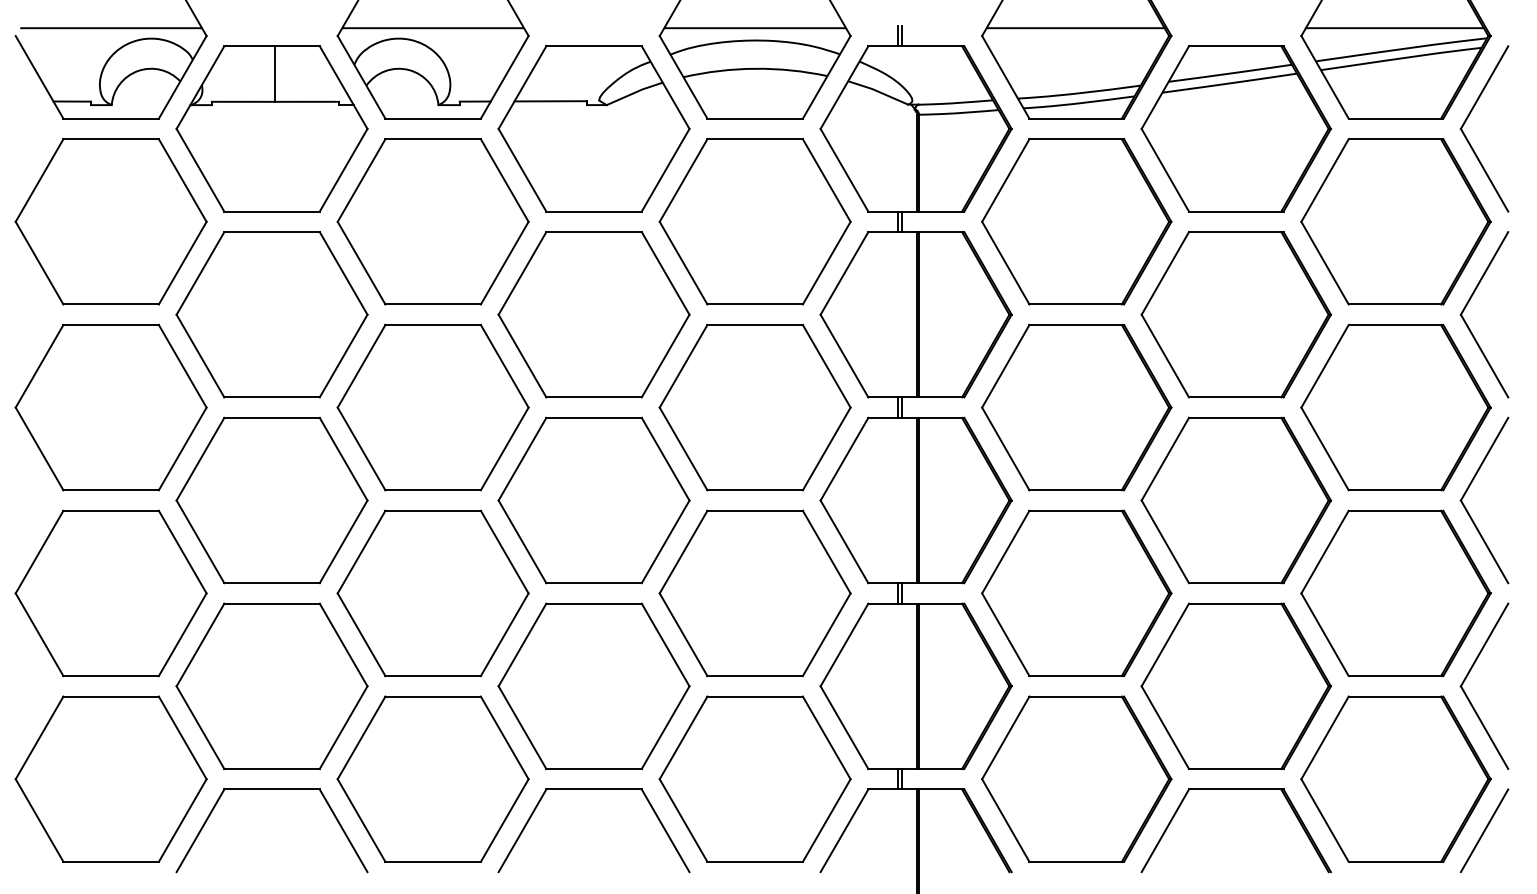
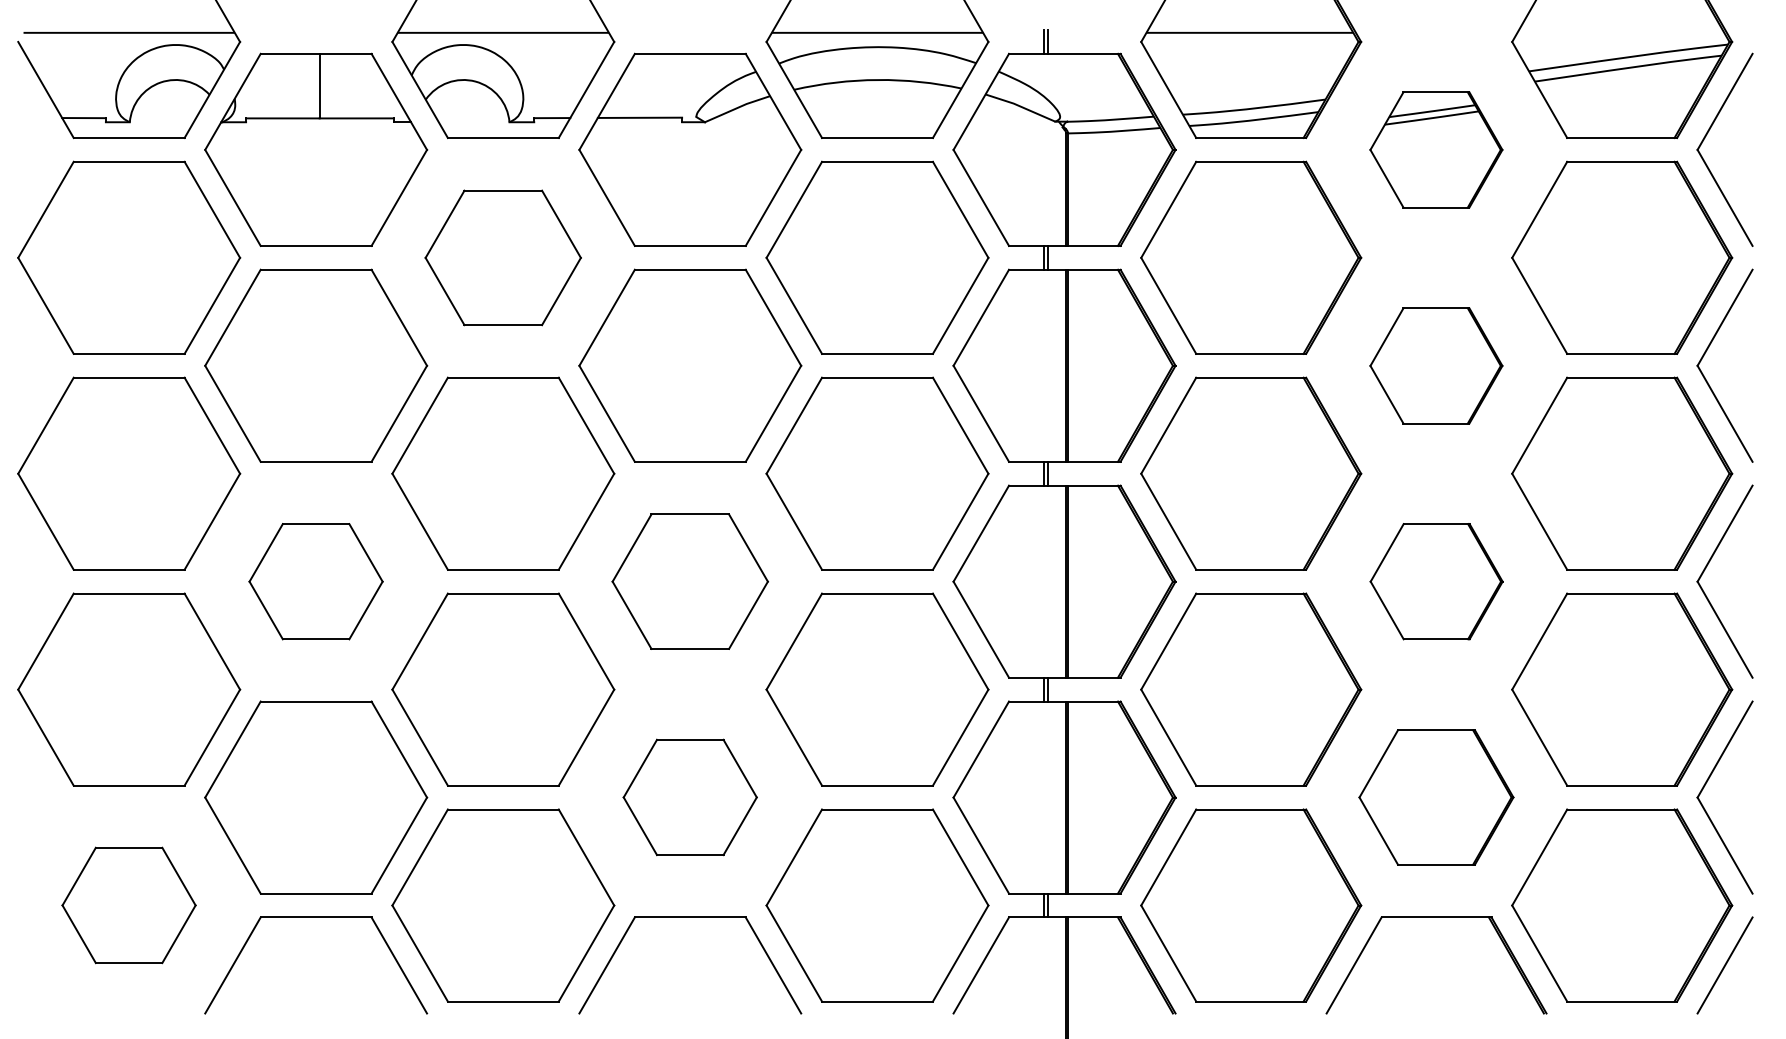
line: (1394, 28) -> (1620, 33), removed
part: (1235, 128) -> (1435, 149), size x0.6
part: (432, 221) -> (502, 257), size x0.7
part: (1235, 314) -> (1435, 365), size x0.6
part: (271, 500) -> (315, 581), size x0.6
part: (593, 500) -> (689, 581), size x0.7
part: (1236, 500) -> (1436, 581), size x0.6
part: (593, 685) -> (689, 796), size x0.6
part: (1235, 685) -> (1435, 796), size x0.7
part: (110, 778) -> (128, 904), size x0.6

